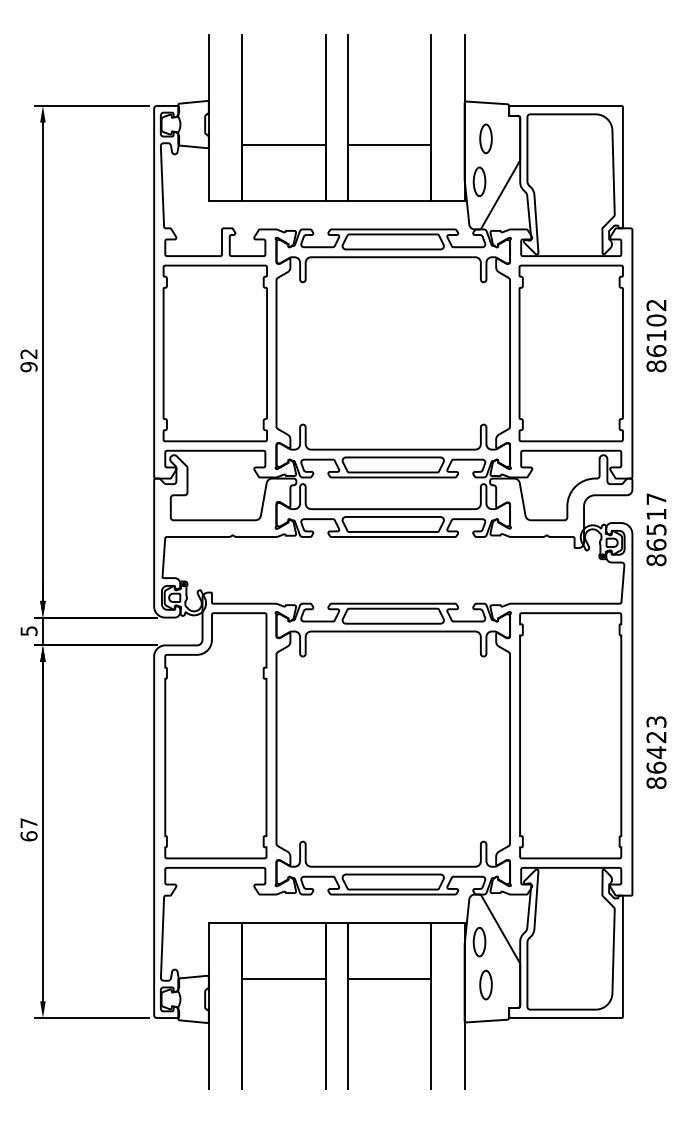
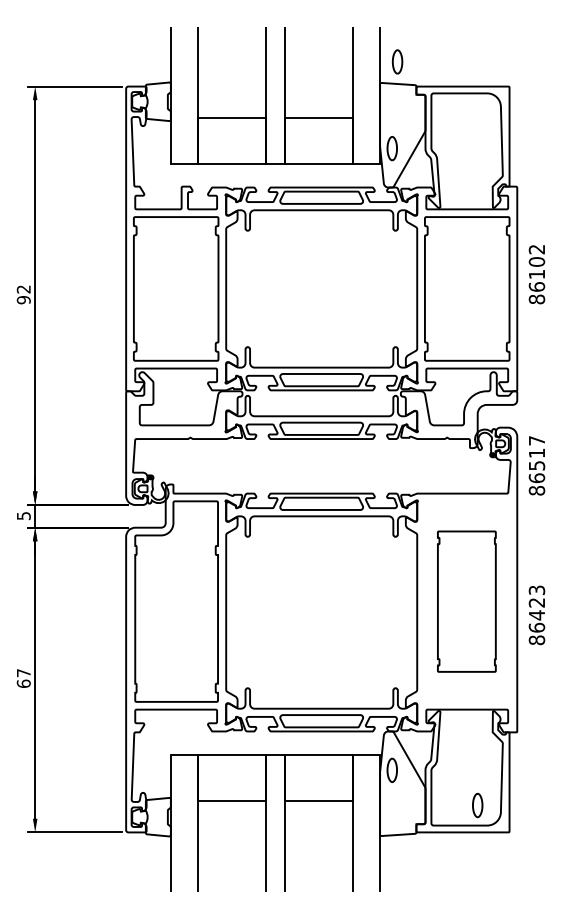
part: (485, 138) -> (397, 61), moved
text: (656, 529) -> (536, 465), moved
part: (570, 735) -> (466, 601), size x0.7
part: (485, 984) -> (477, 805), moved

